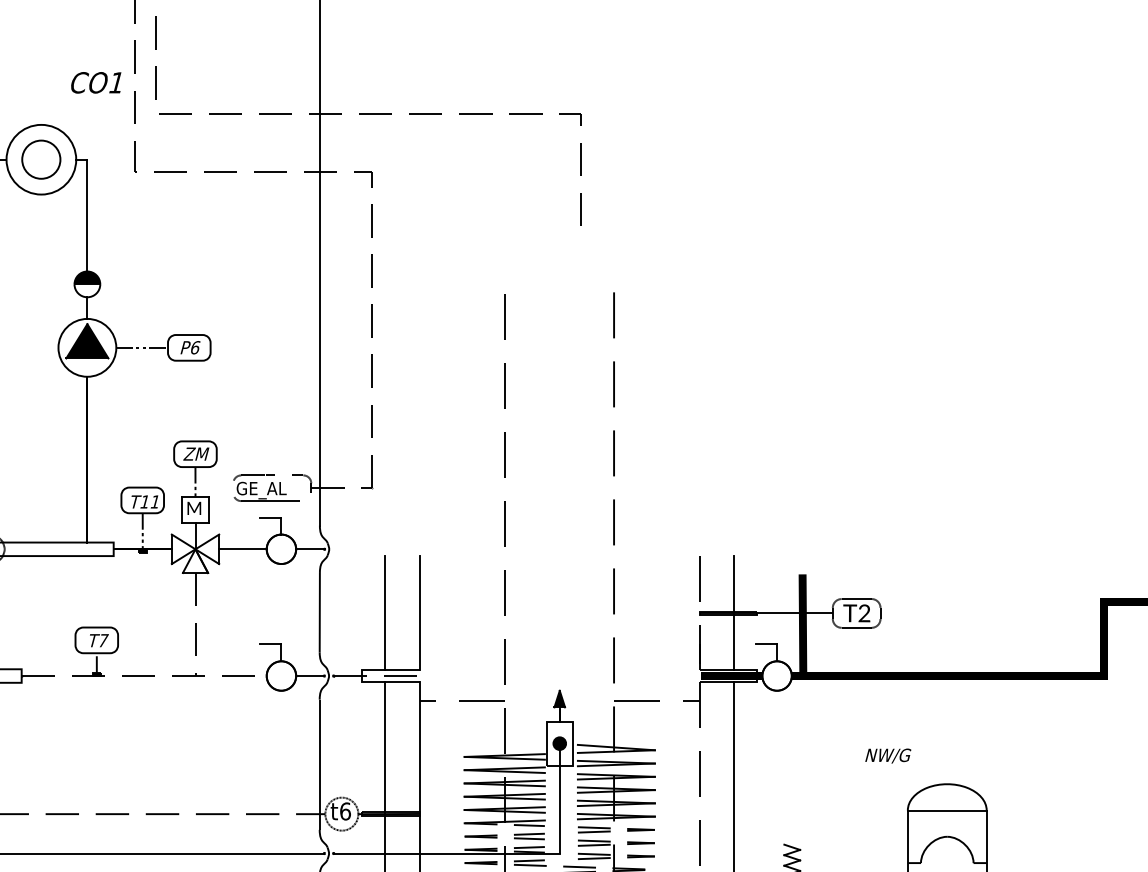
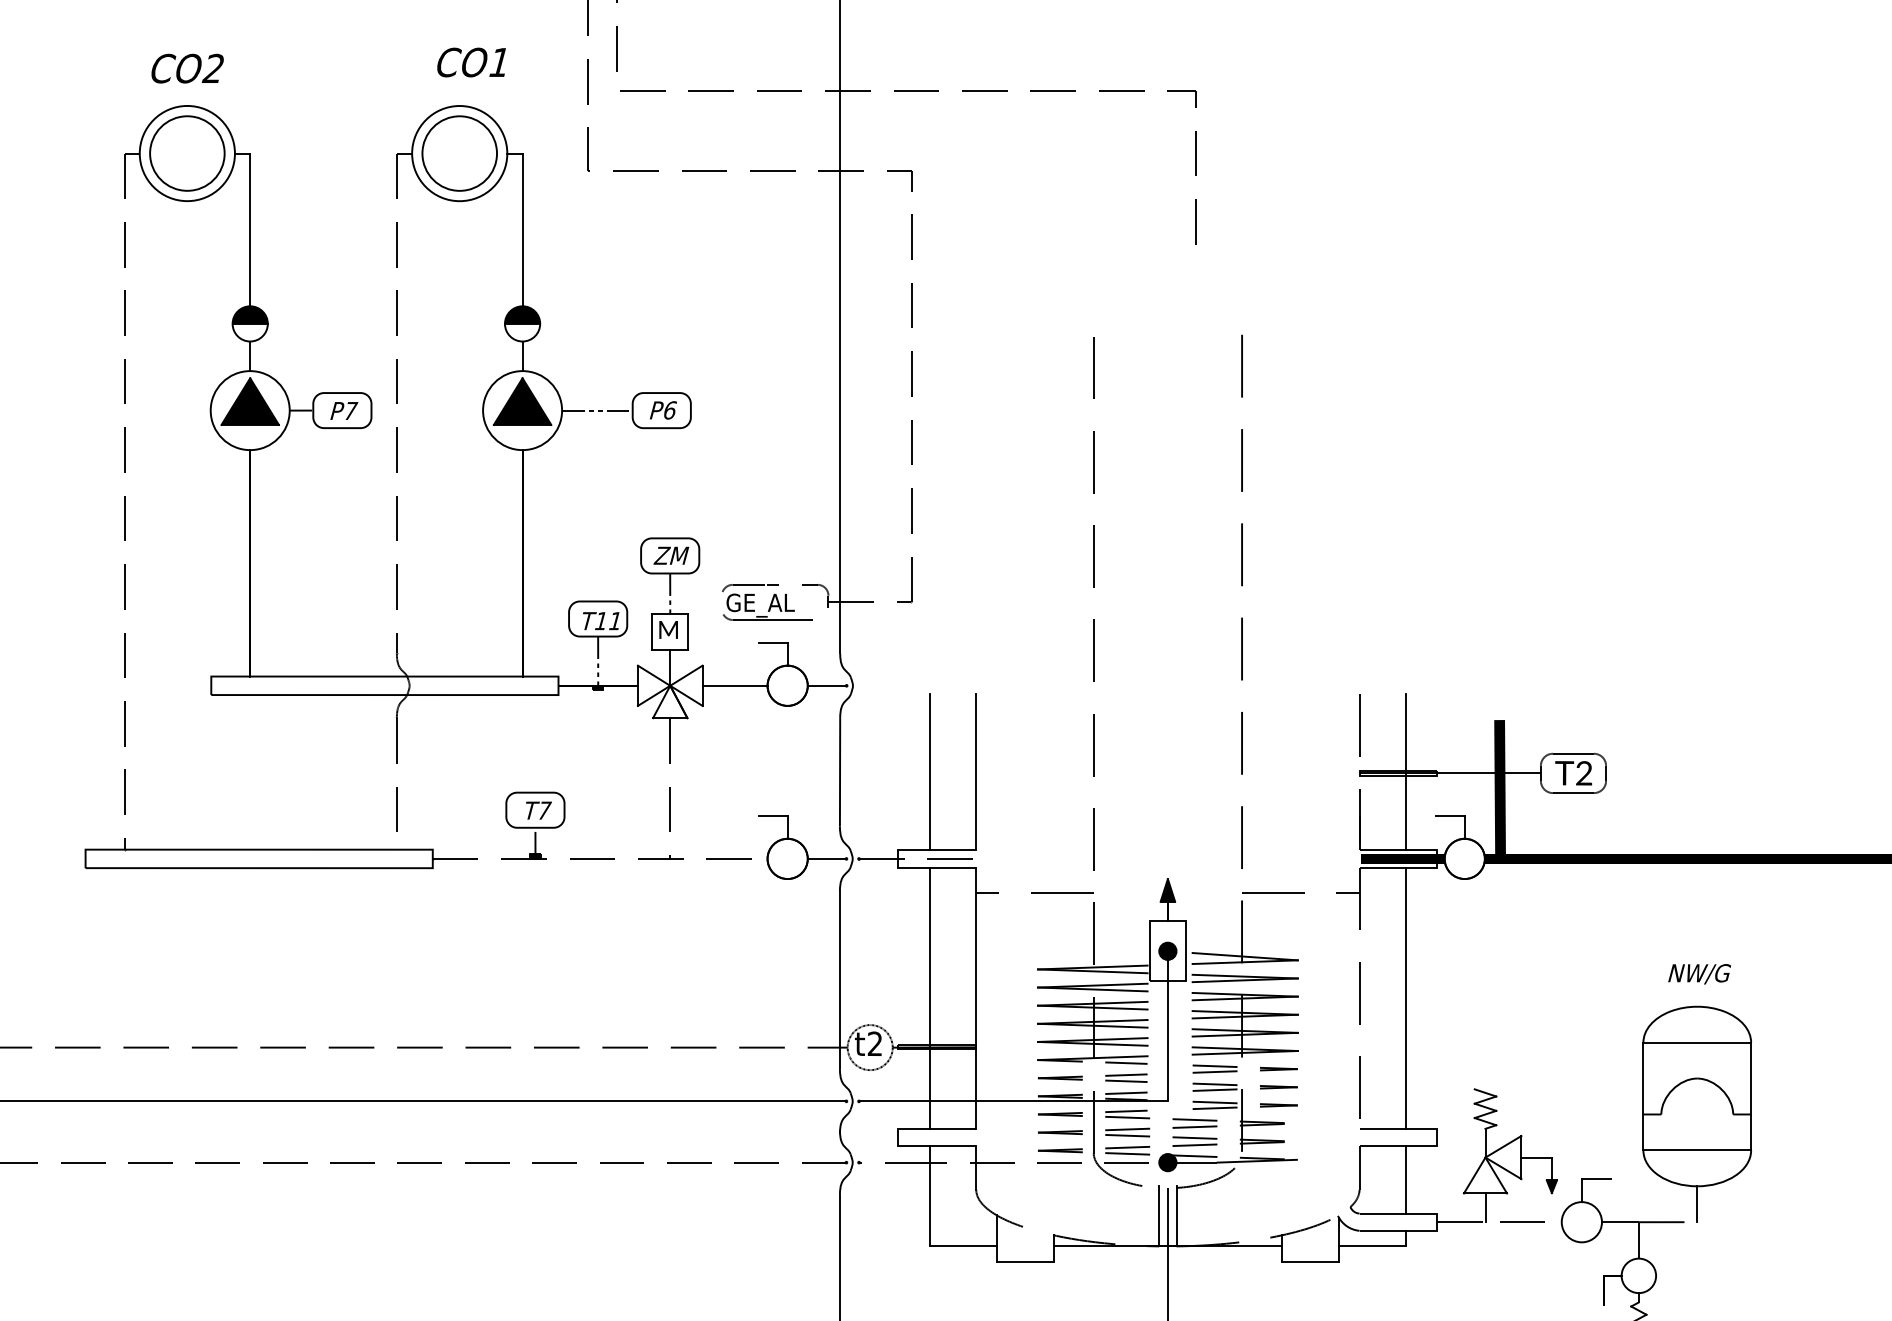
text: (96, 82) -> (471, 62), moved
circle: (41, 159) -> (459, 153), size x1.43
text: (888, 756) -> (1699, 974), moved
text: (345, 811) -> (874, 1043), t6 -> t2

